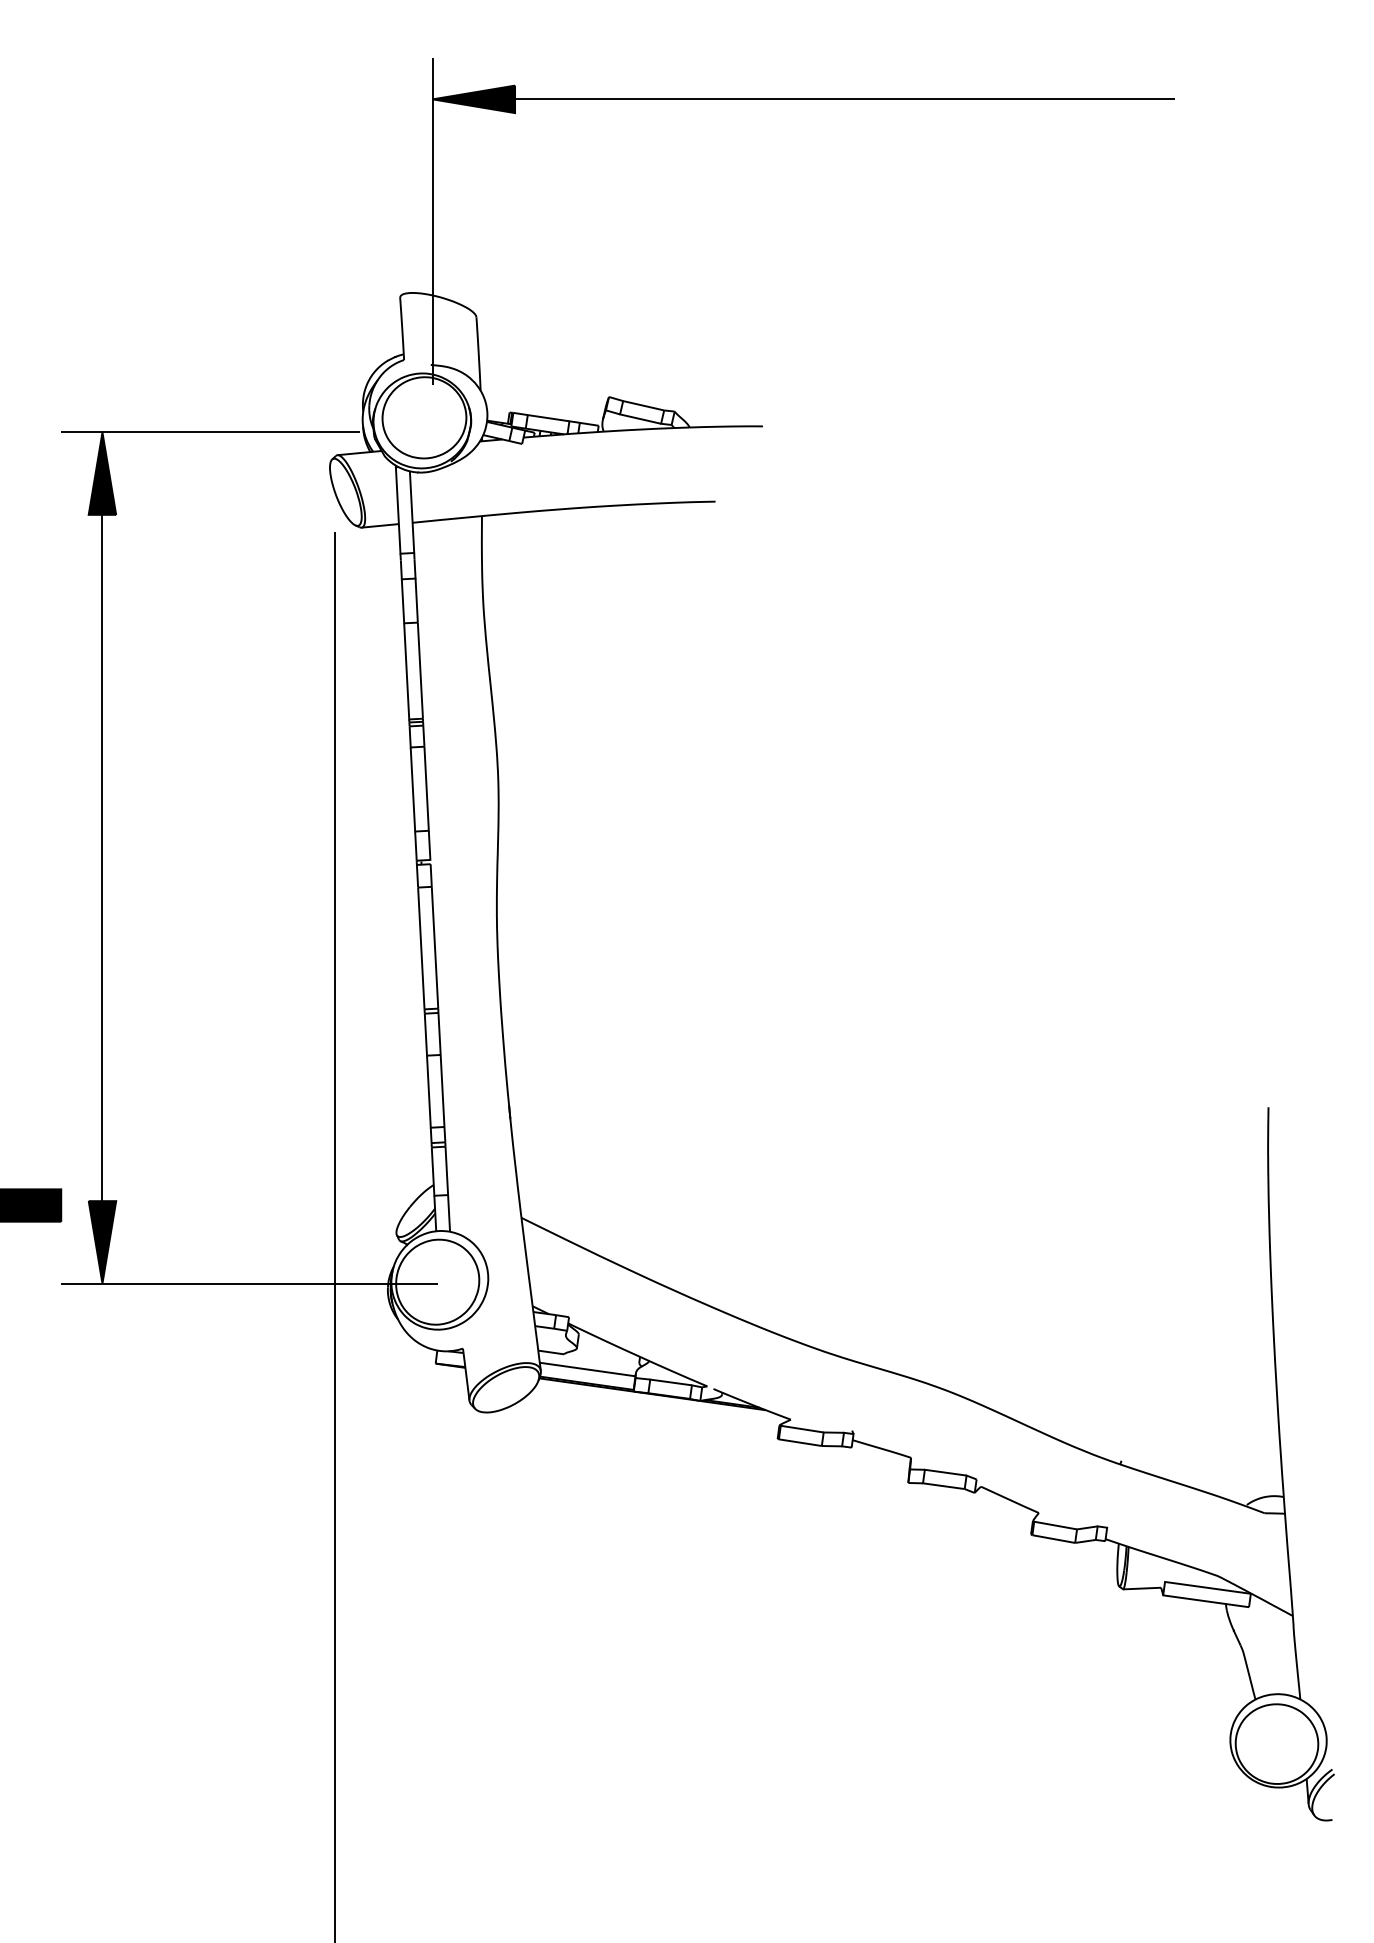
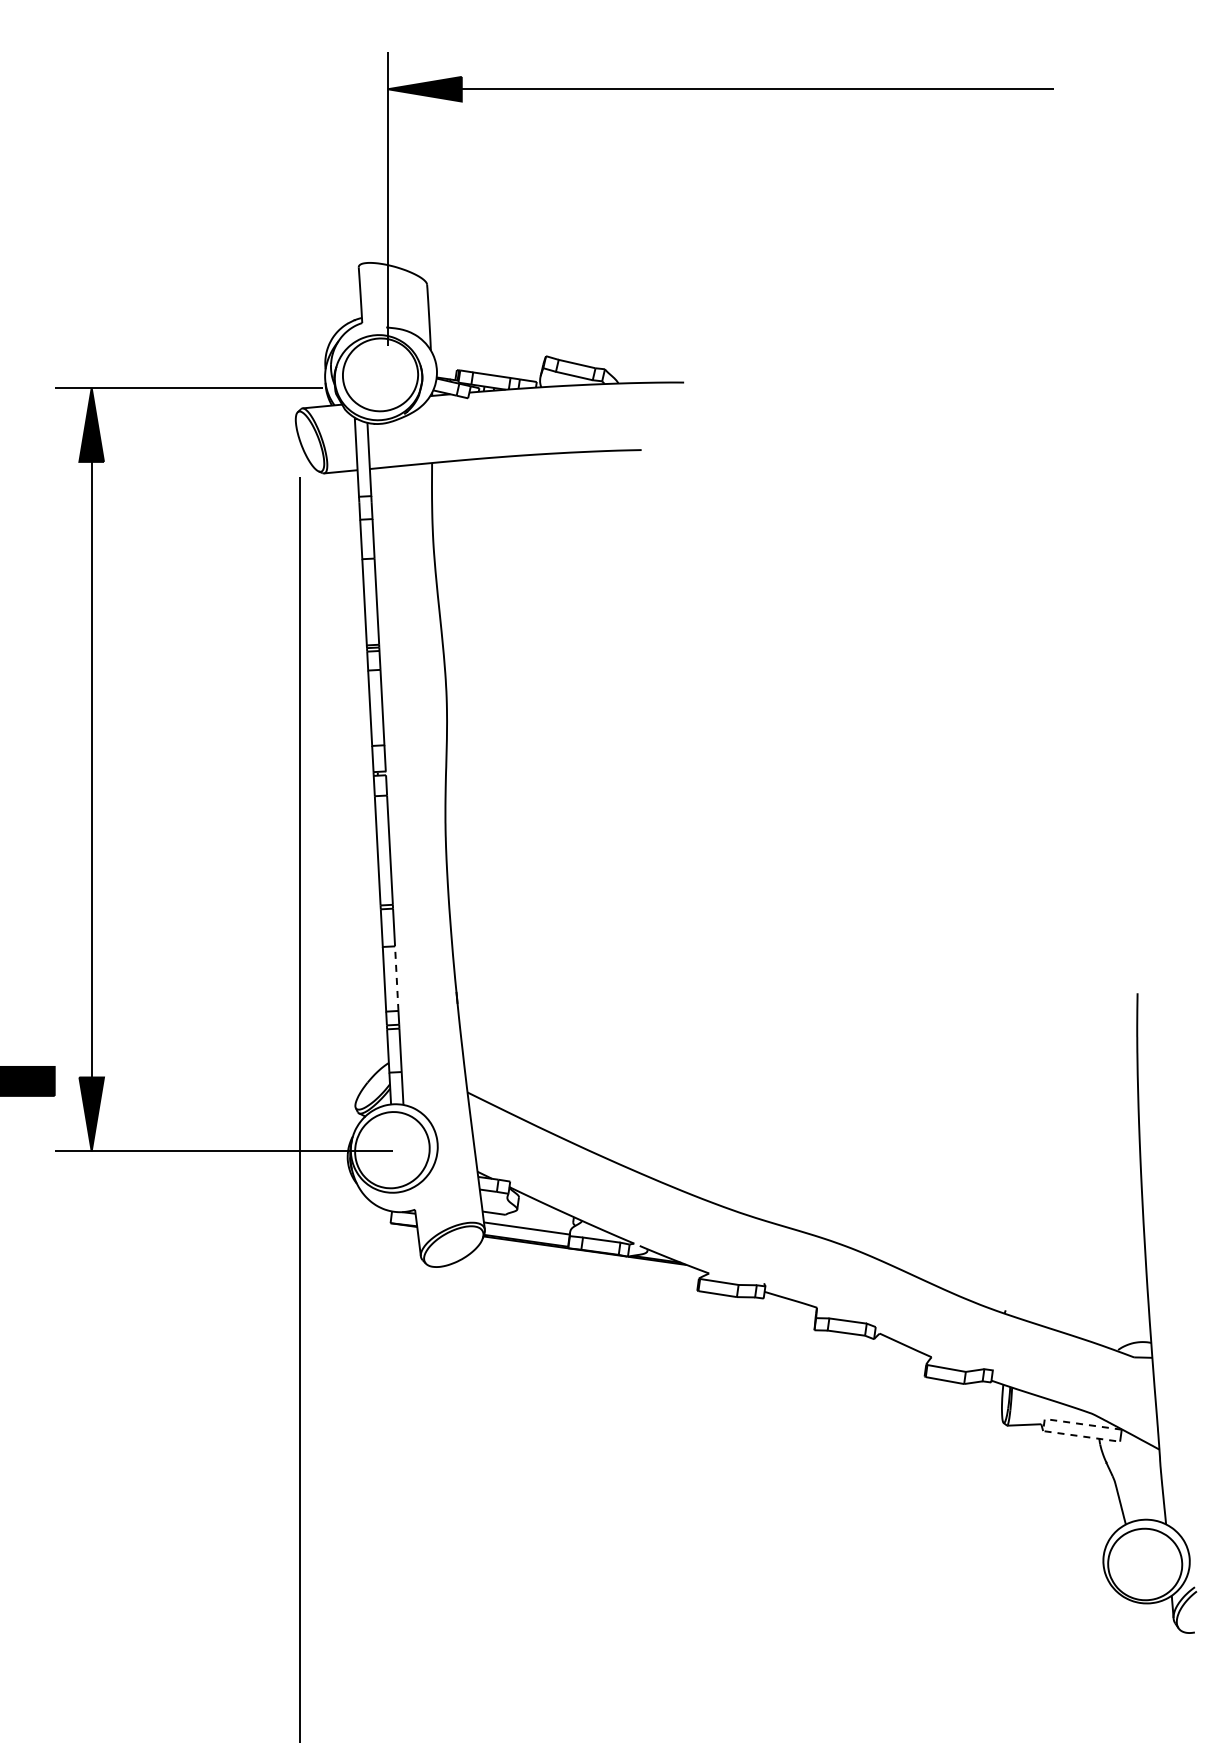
line: (442, 1090) -> (396, 978), solid -> dashed
line: (1163, 1589) -> (1043, 1425), solid -> dashed

